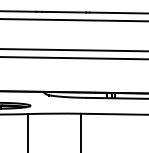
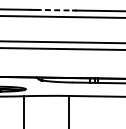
line: (64, 12) -> (54, 10), solid -> dashed

